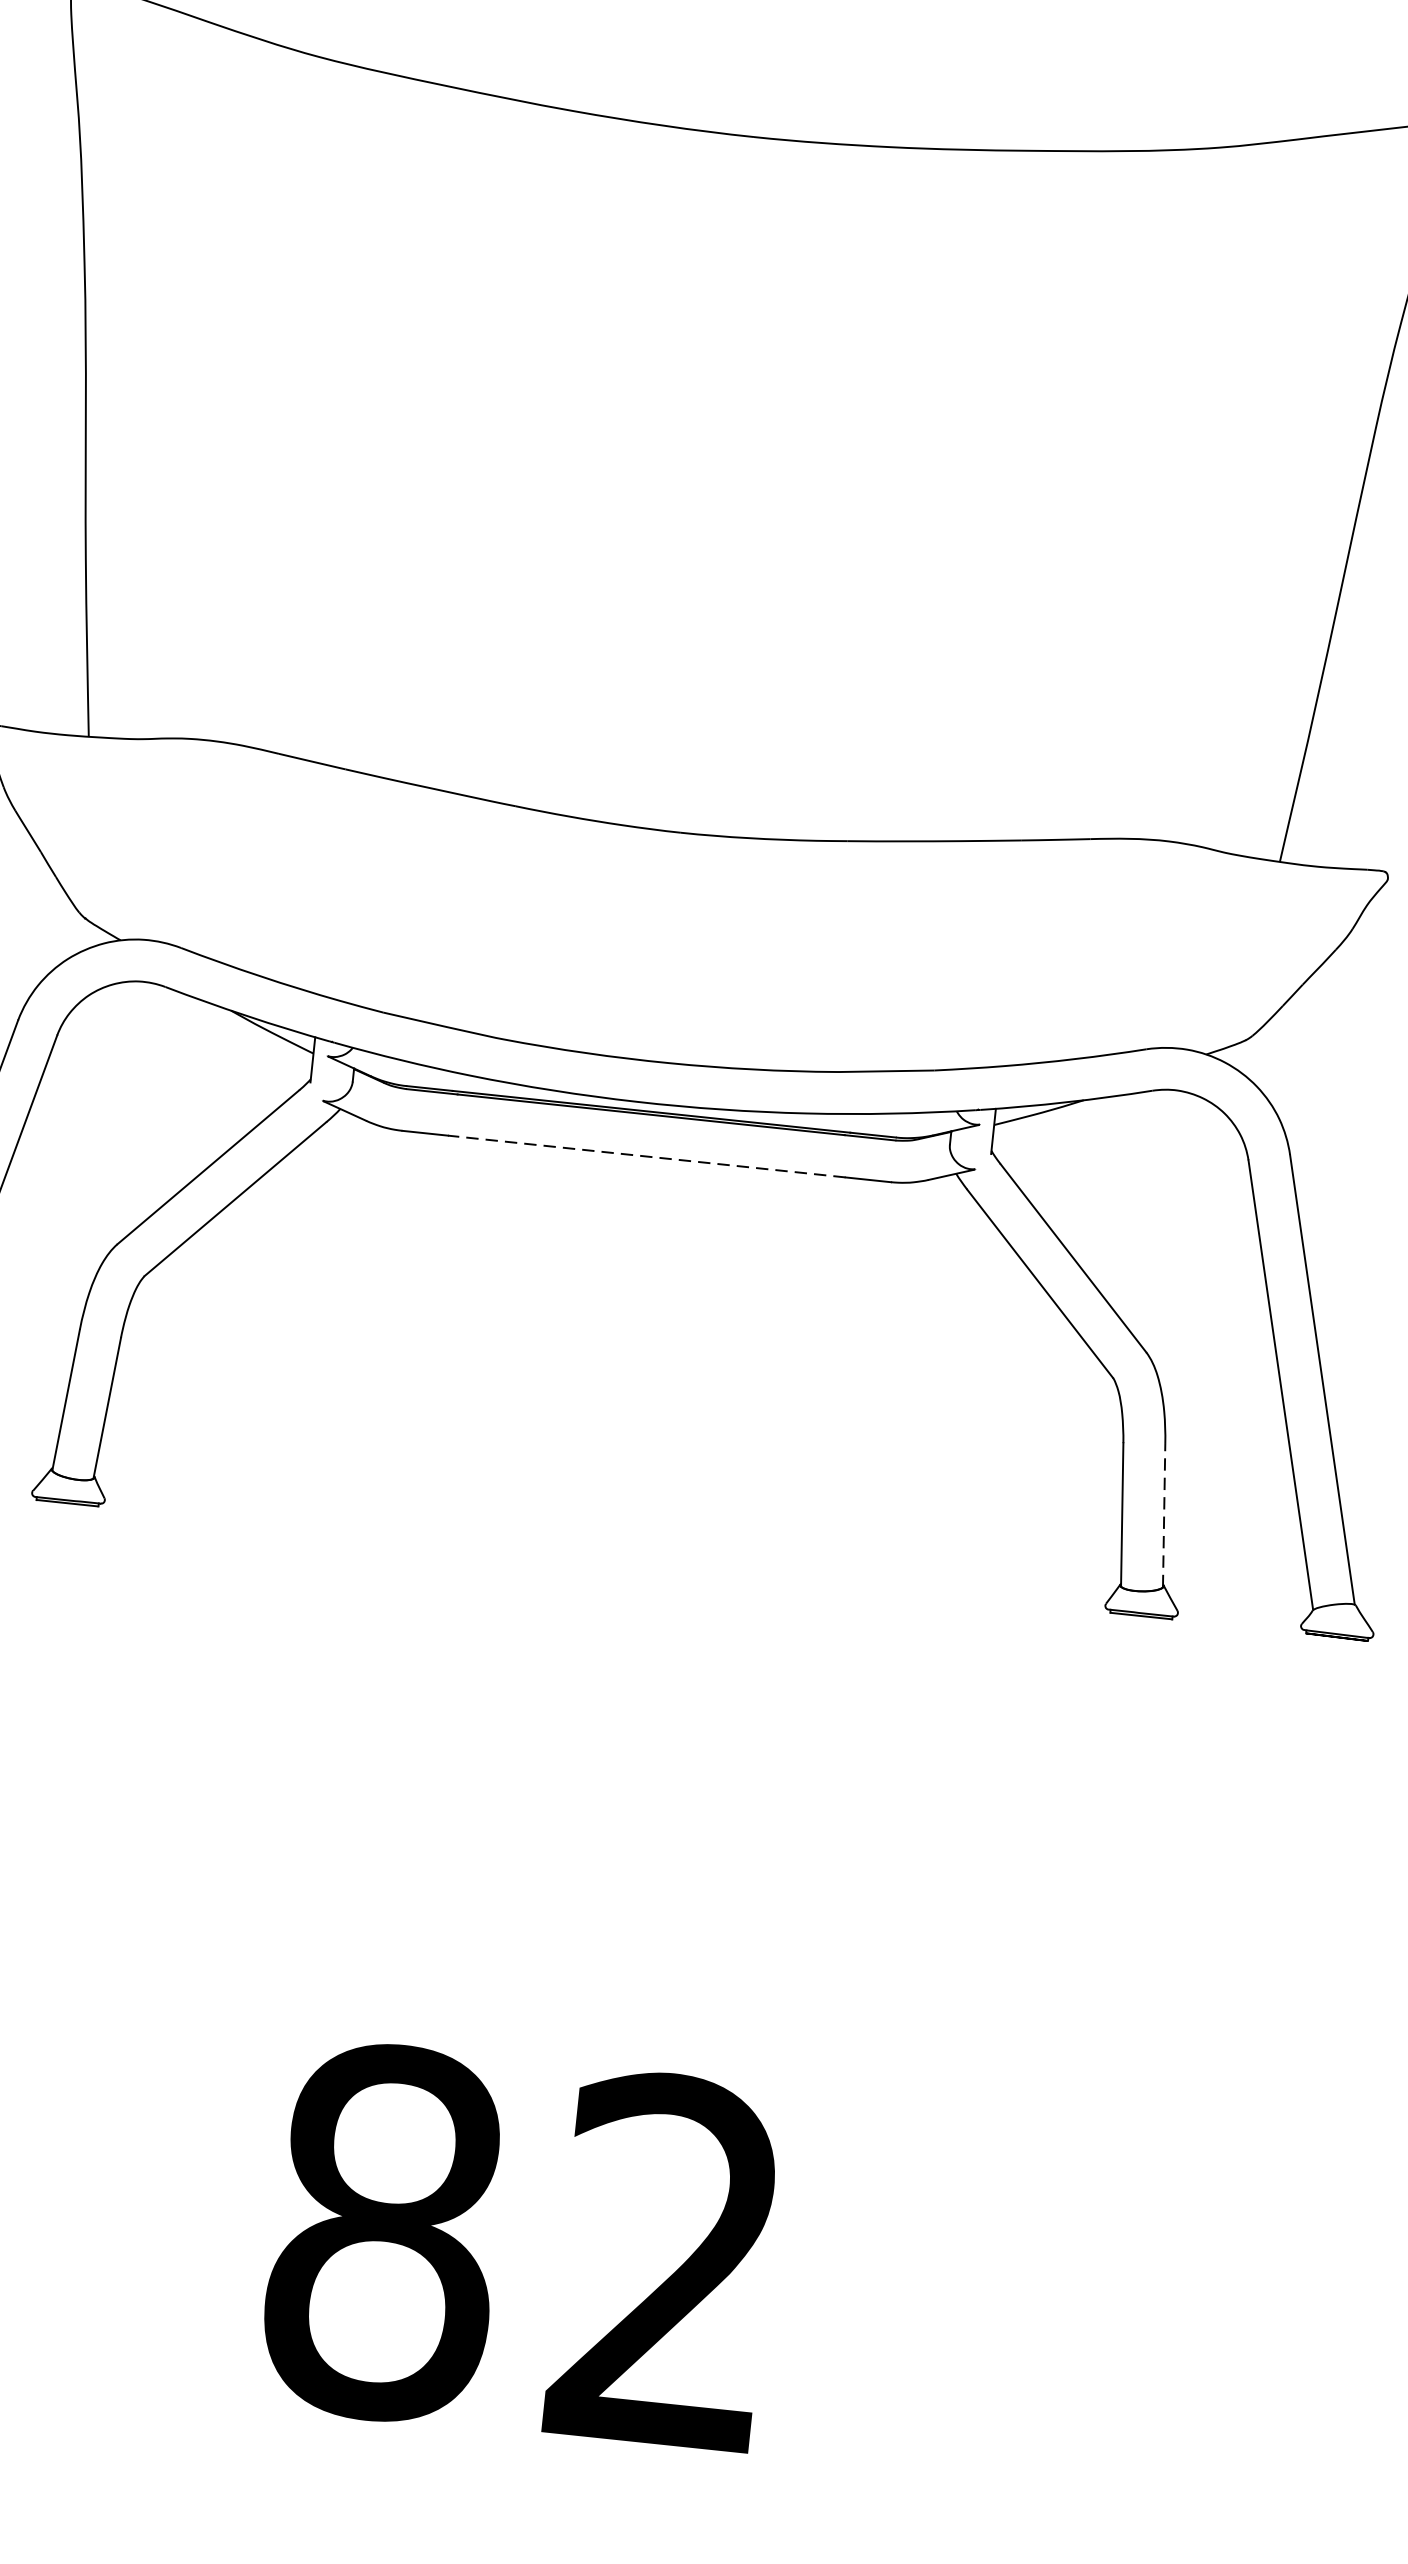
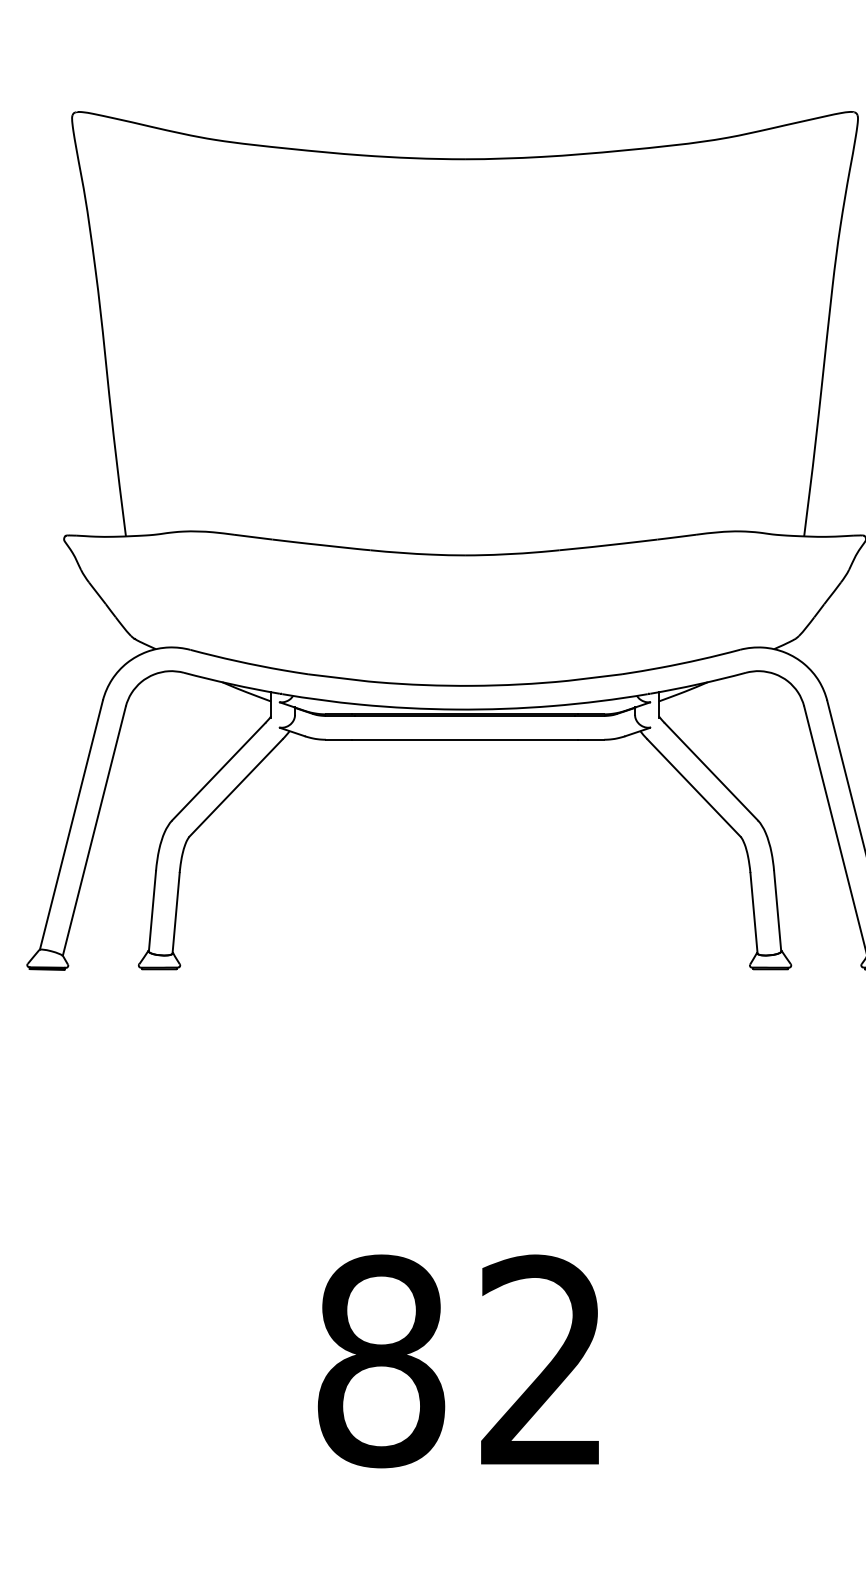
line: (645, 1155) -> (464, 739), dashed -> solid
line: (1163, 1515) -> (777, 911), dashed -> solid

